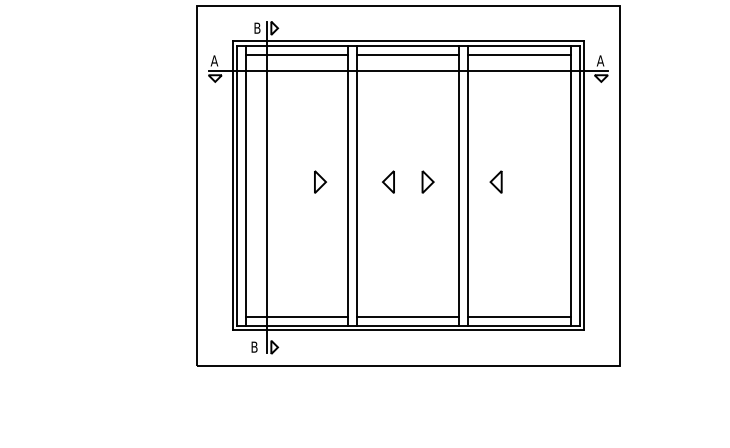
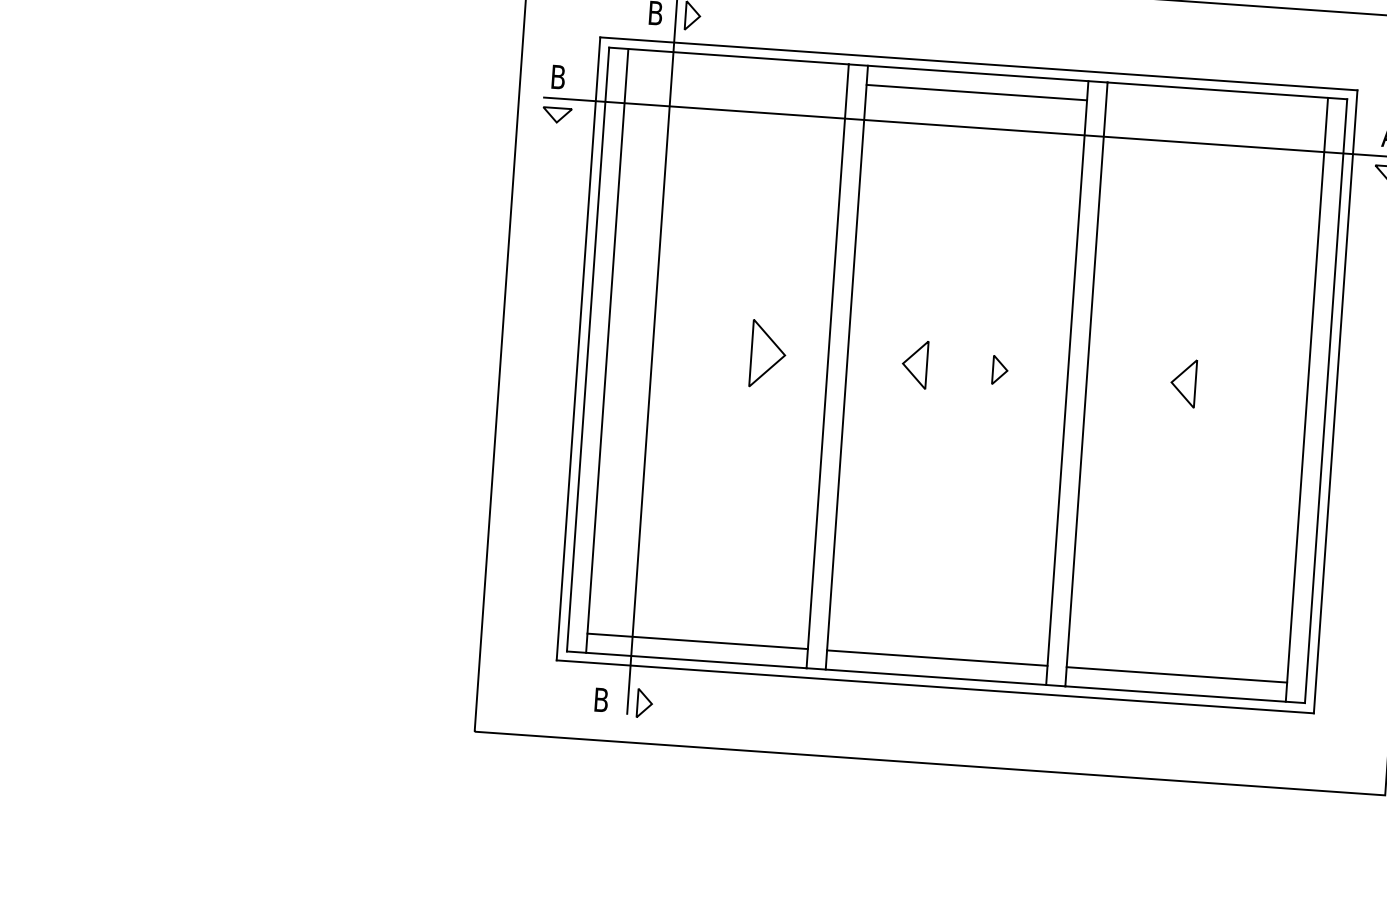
line: (296, 54) -> (735, 75), removed
line: (519, 54) -> (1216, 109), removed
text: (214, 60) -> (558, 76), A -> B
part: (320, 181) -> (768, 352), size x1.4
part: (427, 181) -> (999, 369), size x0.6
part: (495, 181) -> (1182, 381), moved

